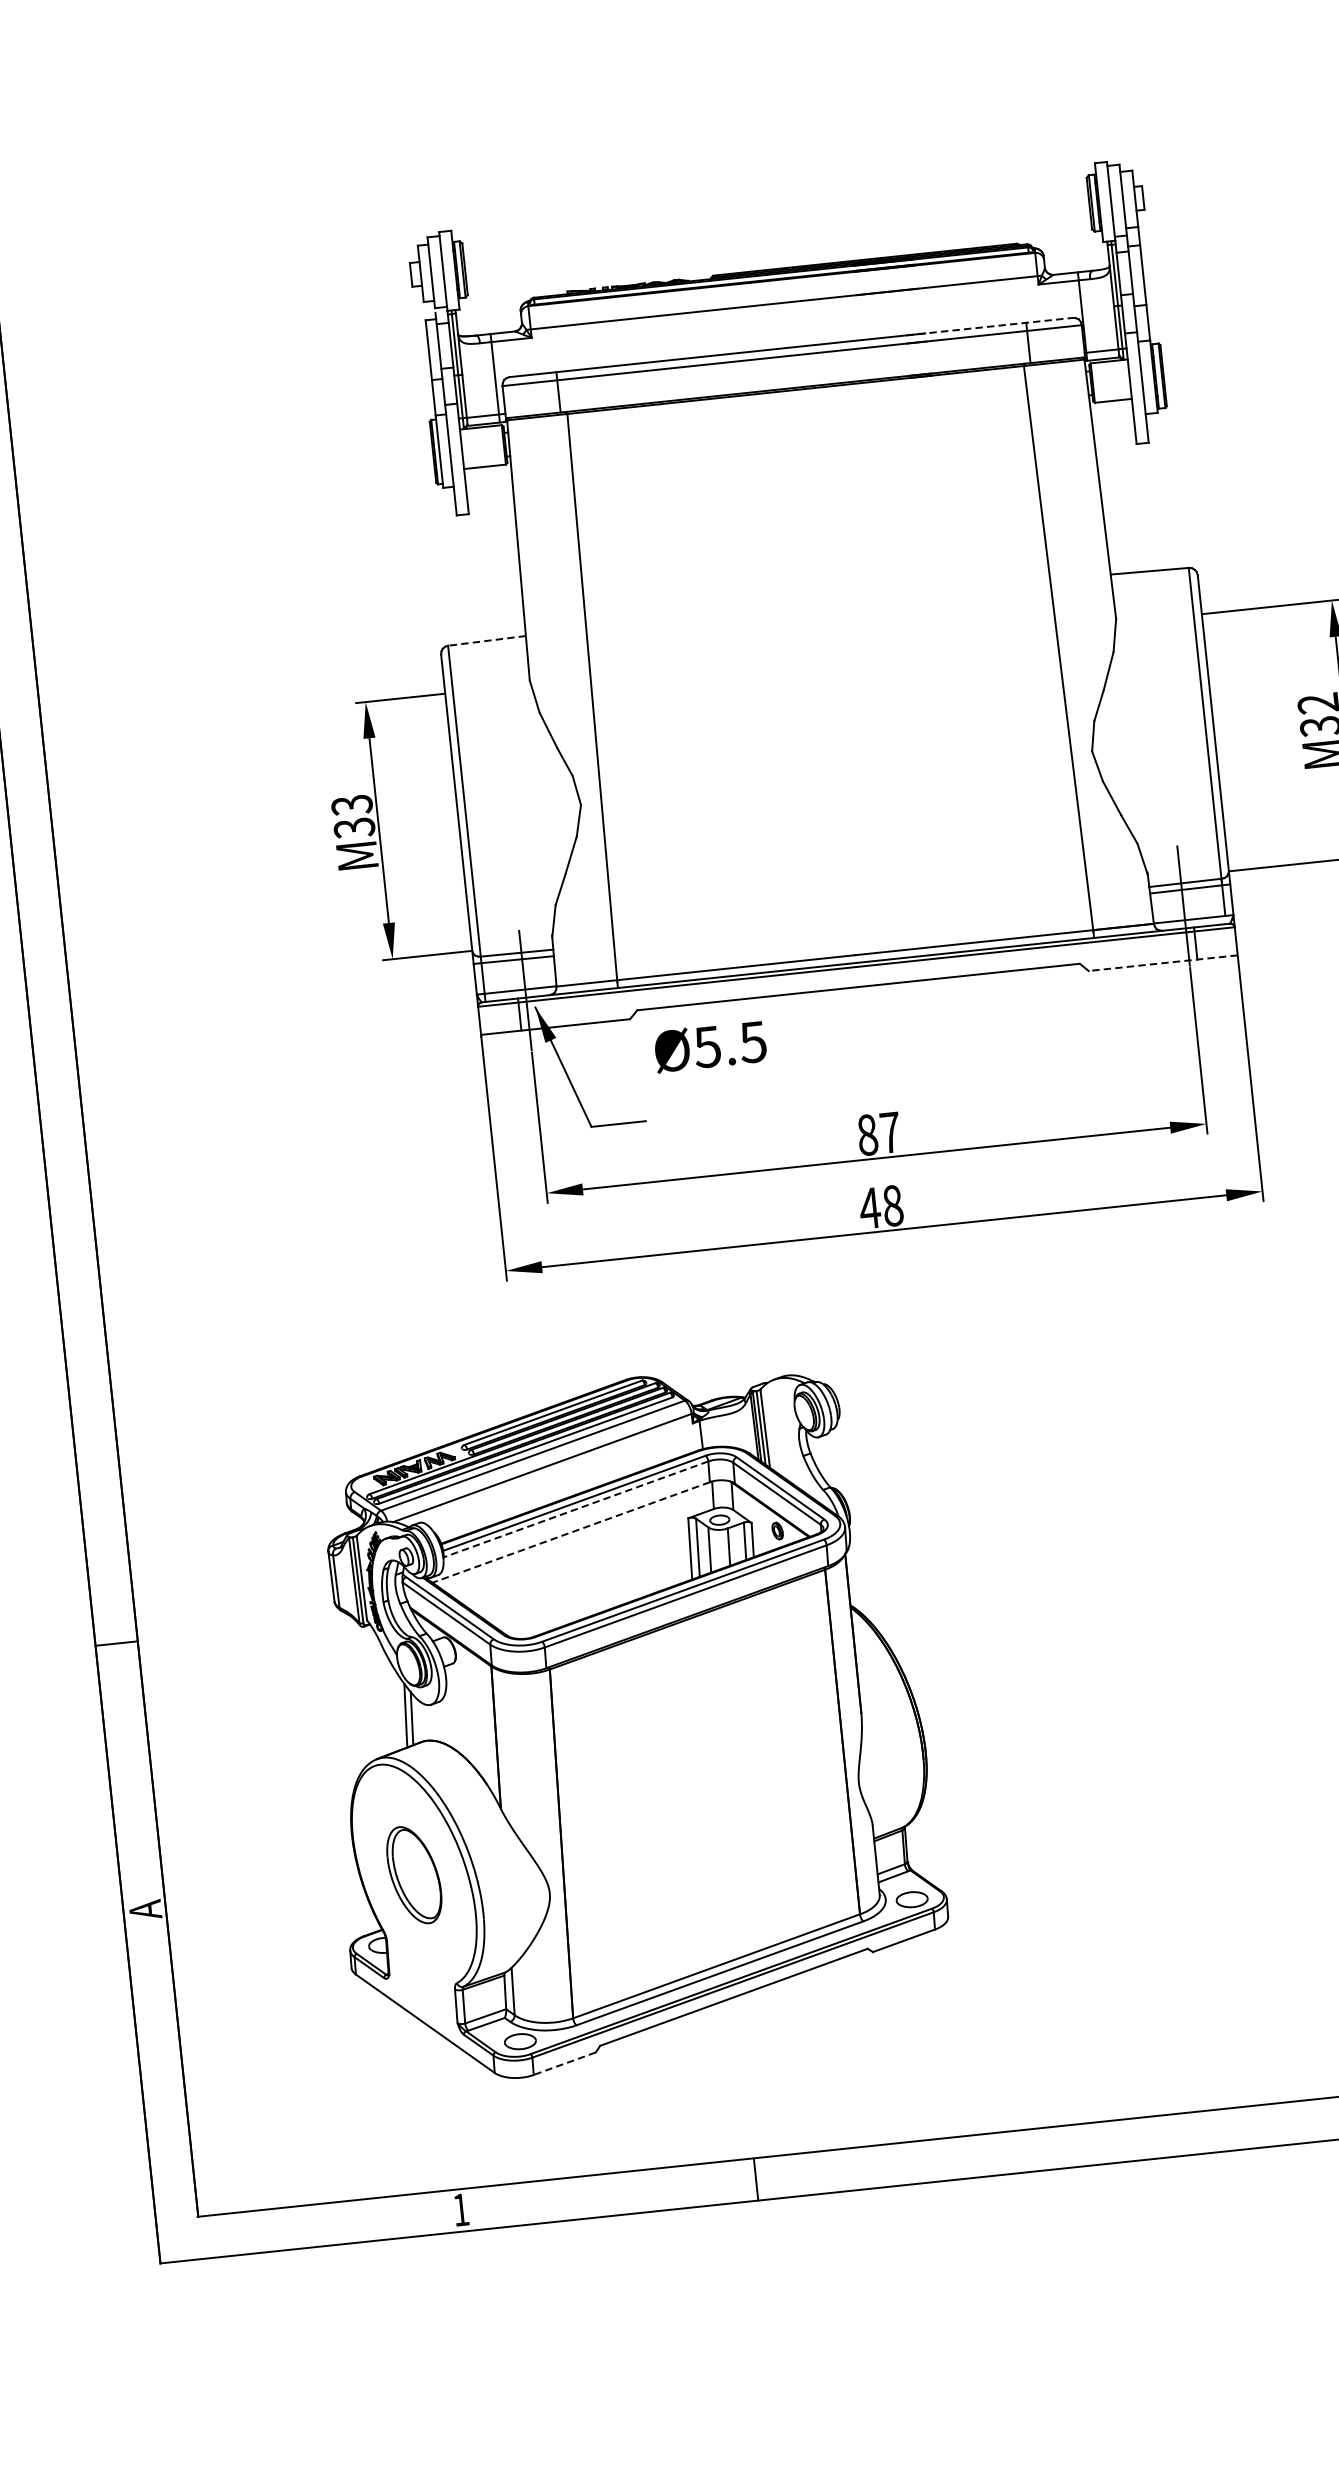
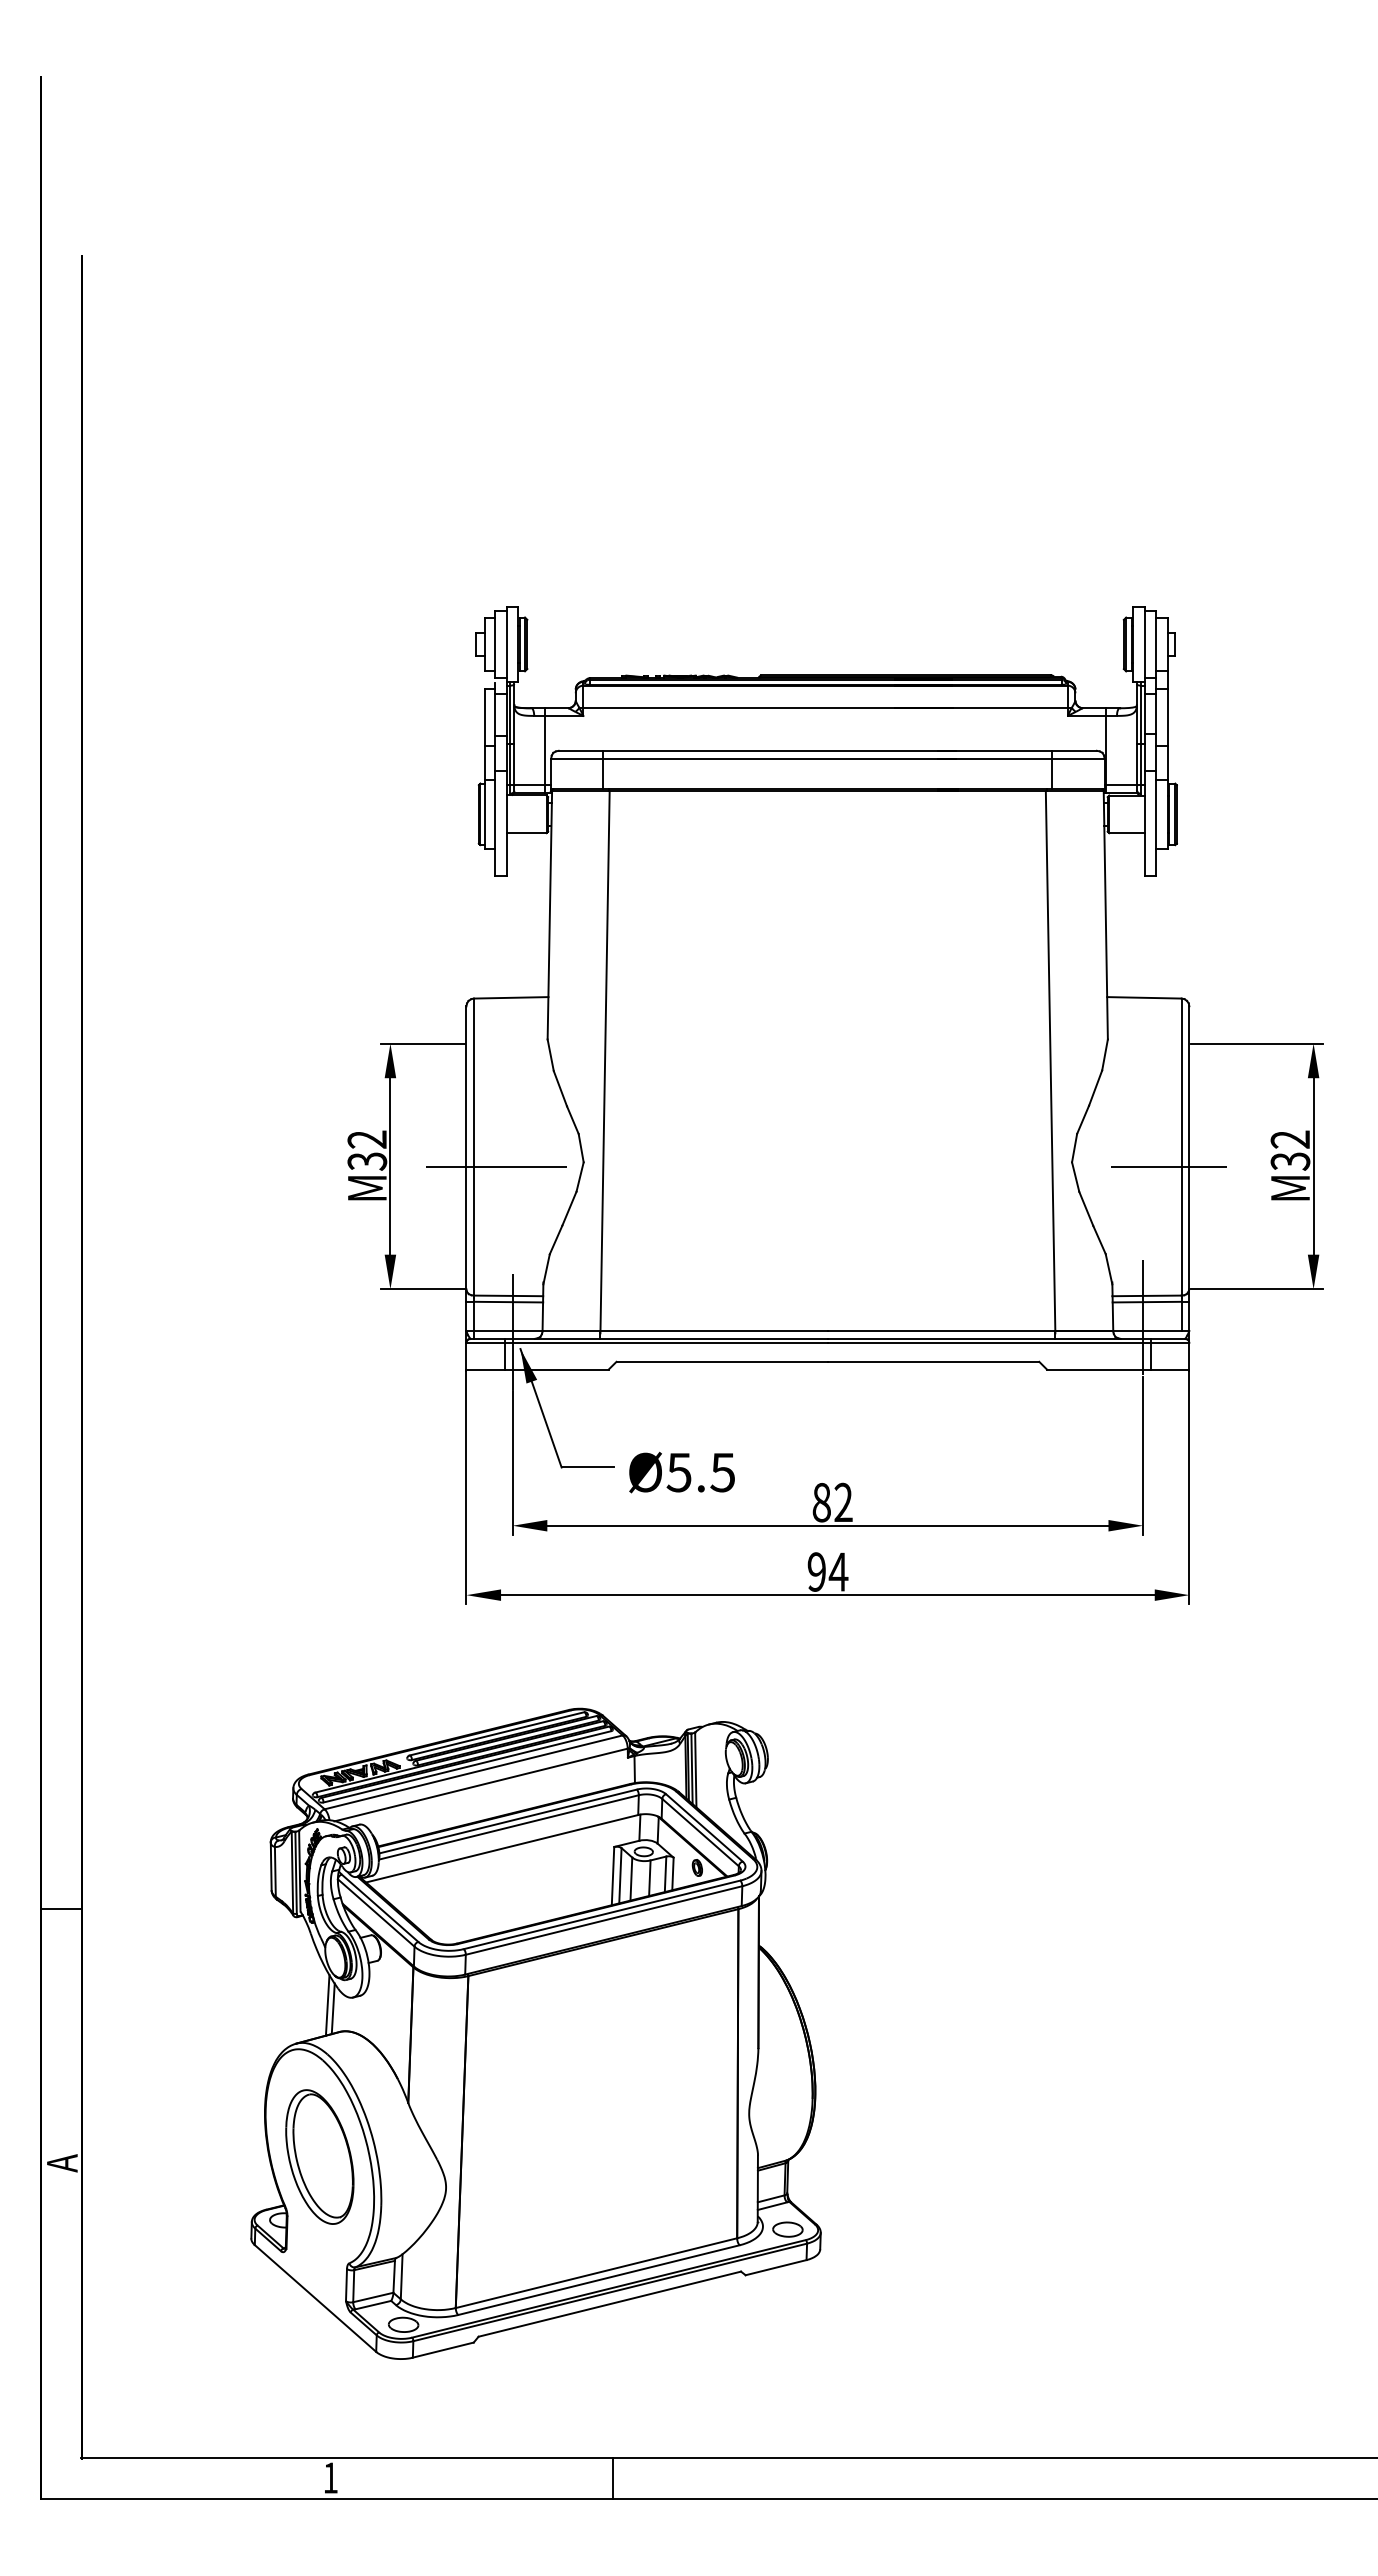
line: (989, 326) -> (1017, 750), dashed -> solid
line: (486, 640) -> (510, 997), dashed -> solid
line: (1194, 745) -> (1169, 1166), added
text: (352, 804) -> (367, 1139), M33 -> M32
line: (489, 819) -> (495, 1166), added
line: (1162, 963) -> (1117, 1369), dashed -> solid
text: (709, 1046) -> (681, 1472), moved
text: (890, 1131) -> (843, 1501), 87 -> 82
text: (881, 1206) -> (827, 1571), 48 -> 94
line: (575, 1509) -> (508, 1827), dashed -> solid
line: (570, 1532) -> (501, 1848), dashed -> solid
part: (413, 1874) -> (319, 2156), size x1.43
line: (563, 2064) -> (442, 2350), dashed -> solid

